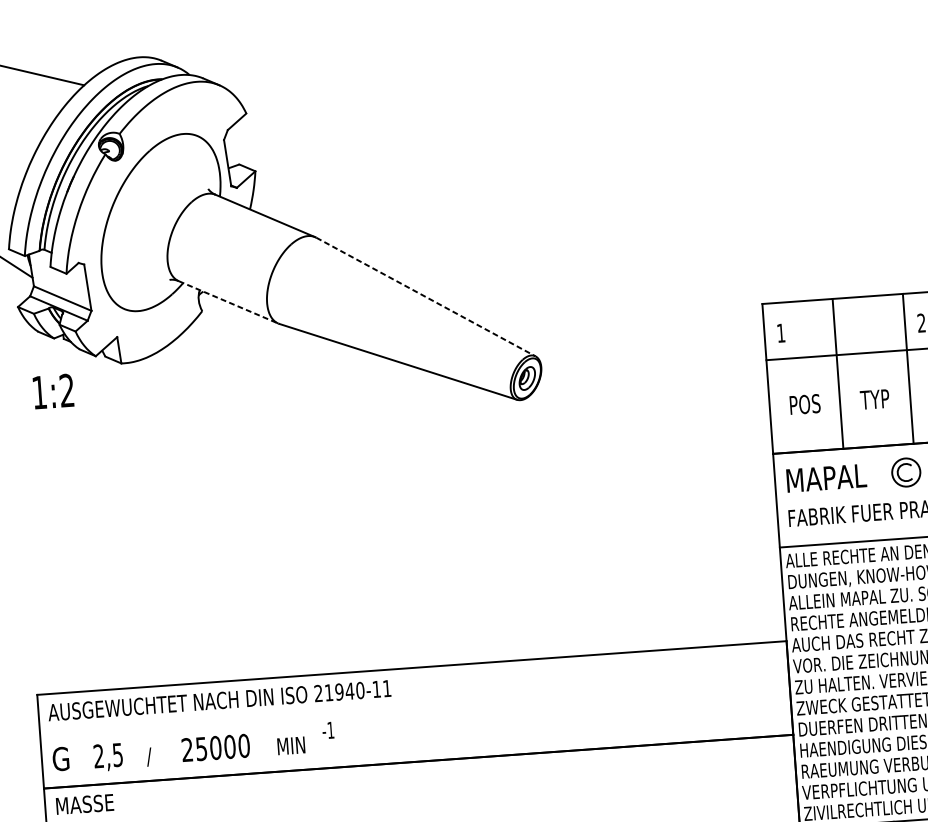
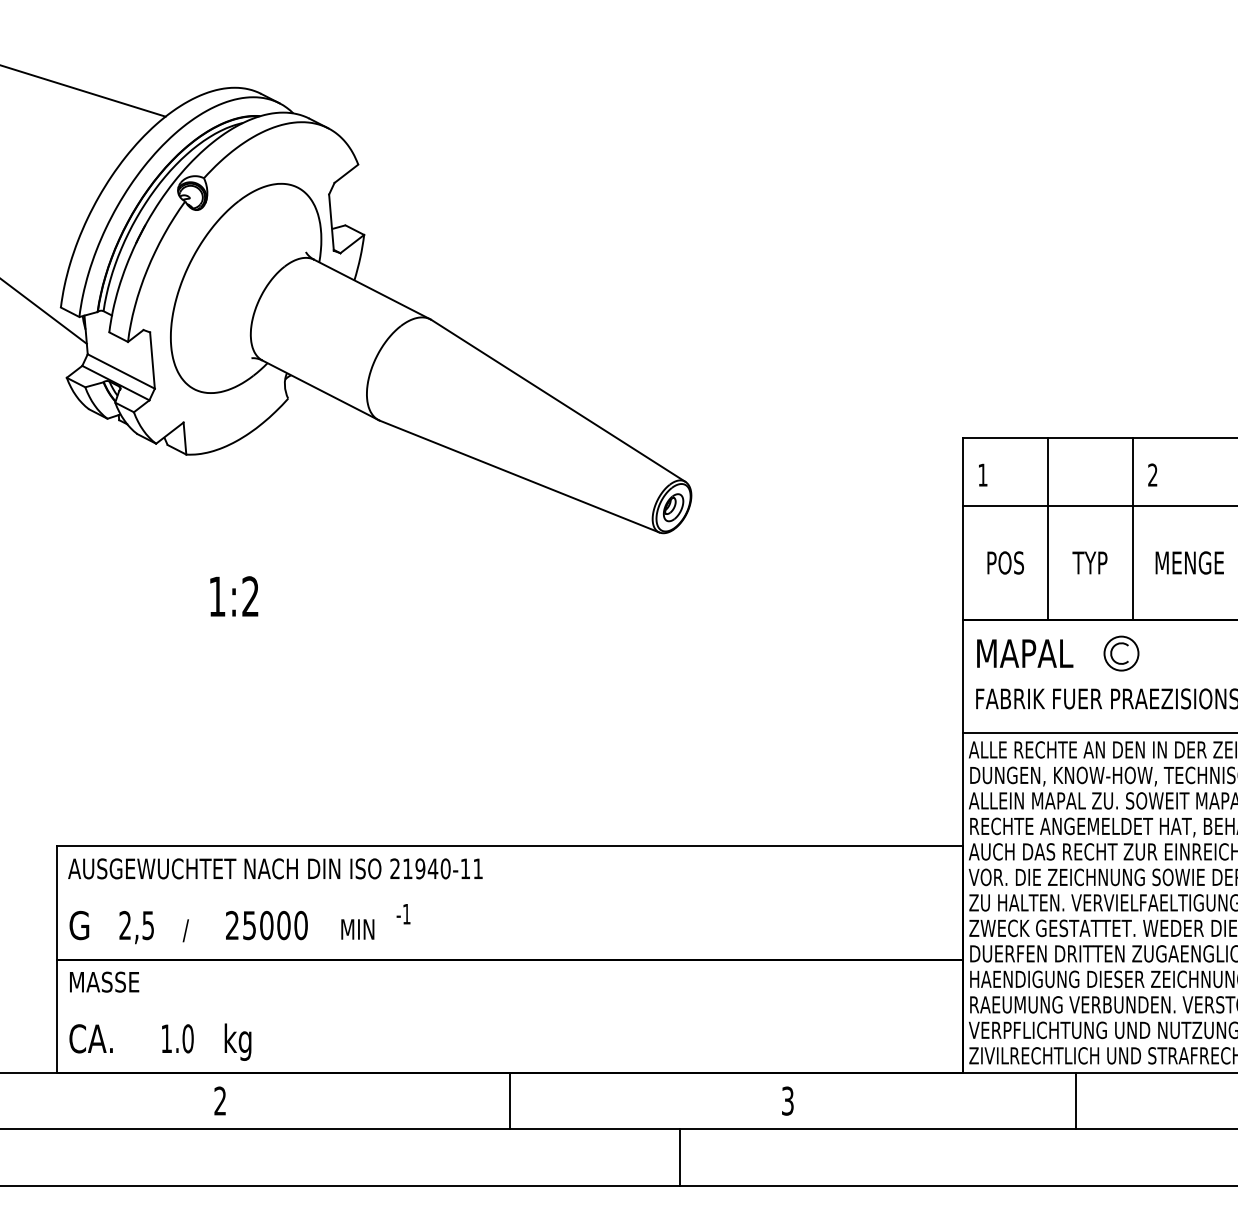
line: (425, 297) -> (558, 401), dashed -> solid
line: (229, 302) -> (321, 390), dashed -> solid
text: (53, 391) -> (234, 596), moved

